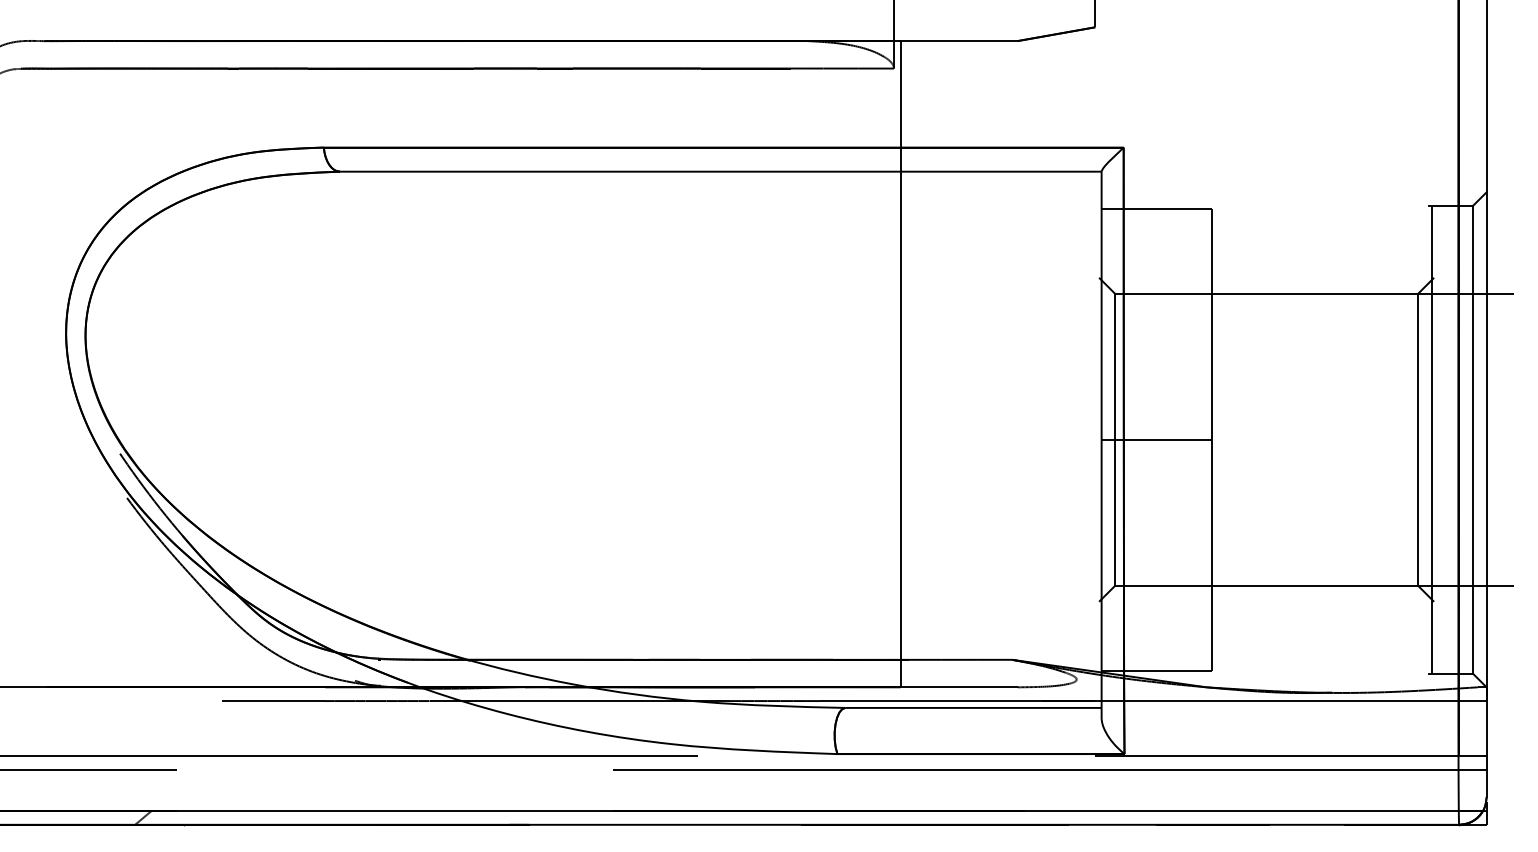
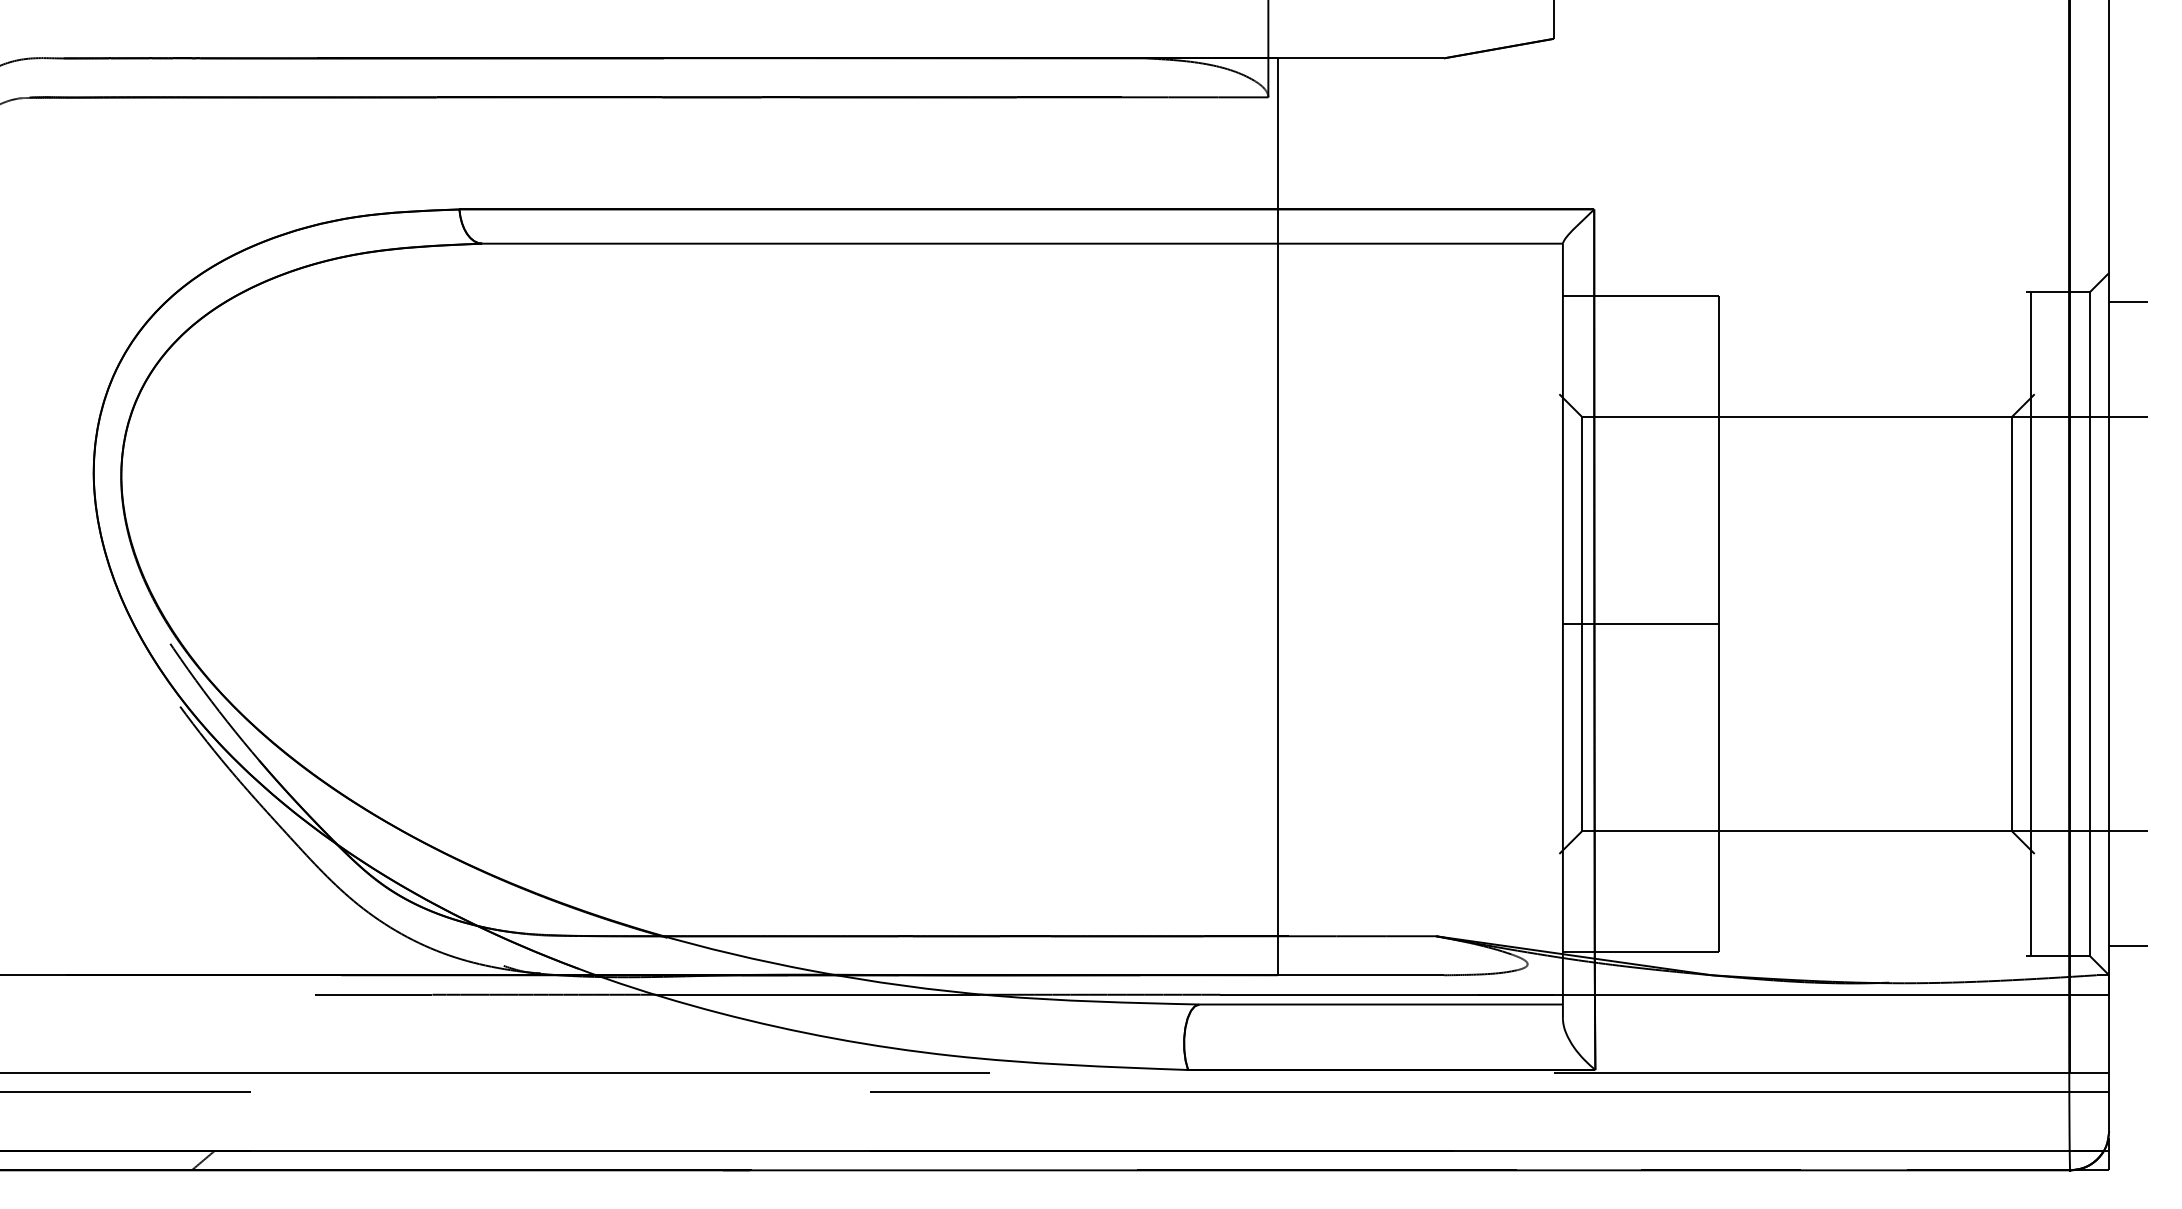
line: (1499, 212) -> (2127, 301), added
line: (1499, 666) -> (2127, 945), added

